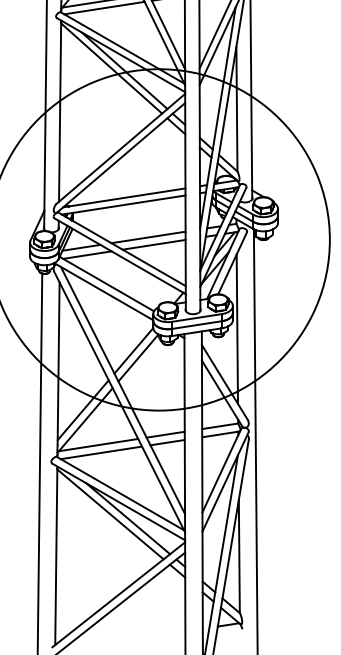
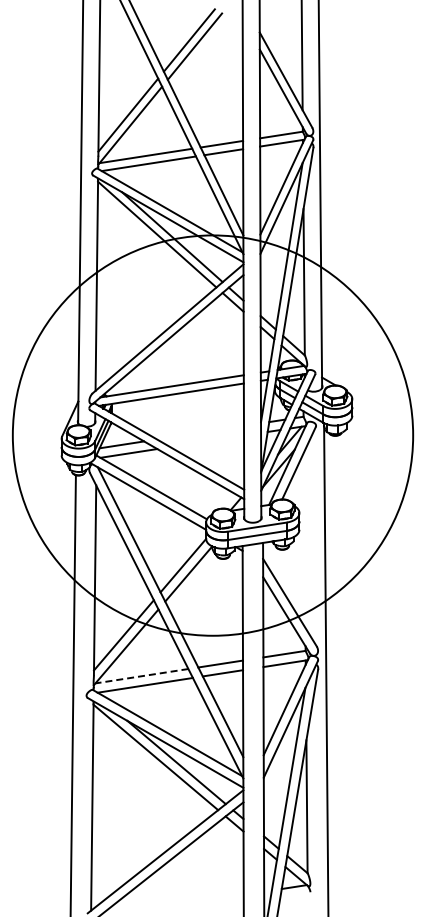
line: (148, 237) -> (200, 432), removed
line: (154, 244) -> (207, 441), removed
line: (237, 328) -> (304, 539), removed
line: (98, 445) -> (141, 676), solid -> dashed

